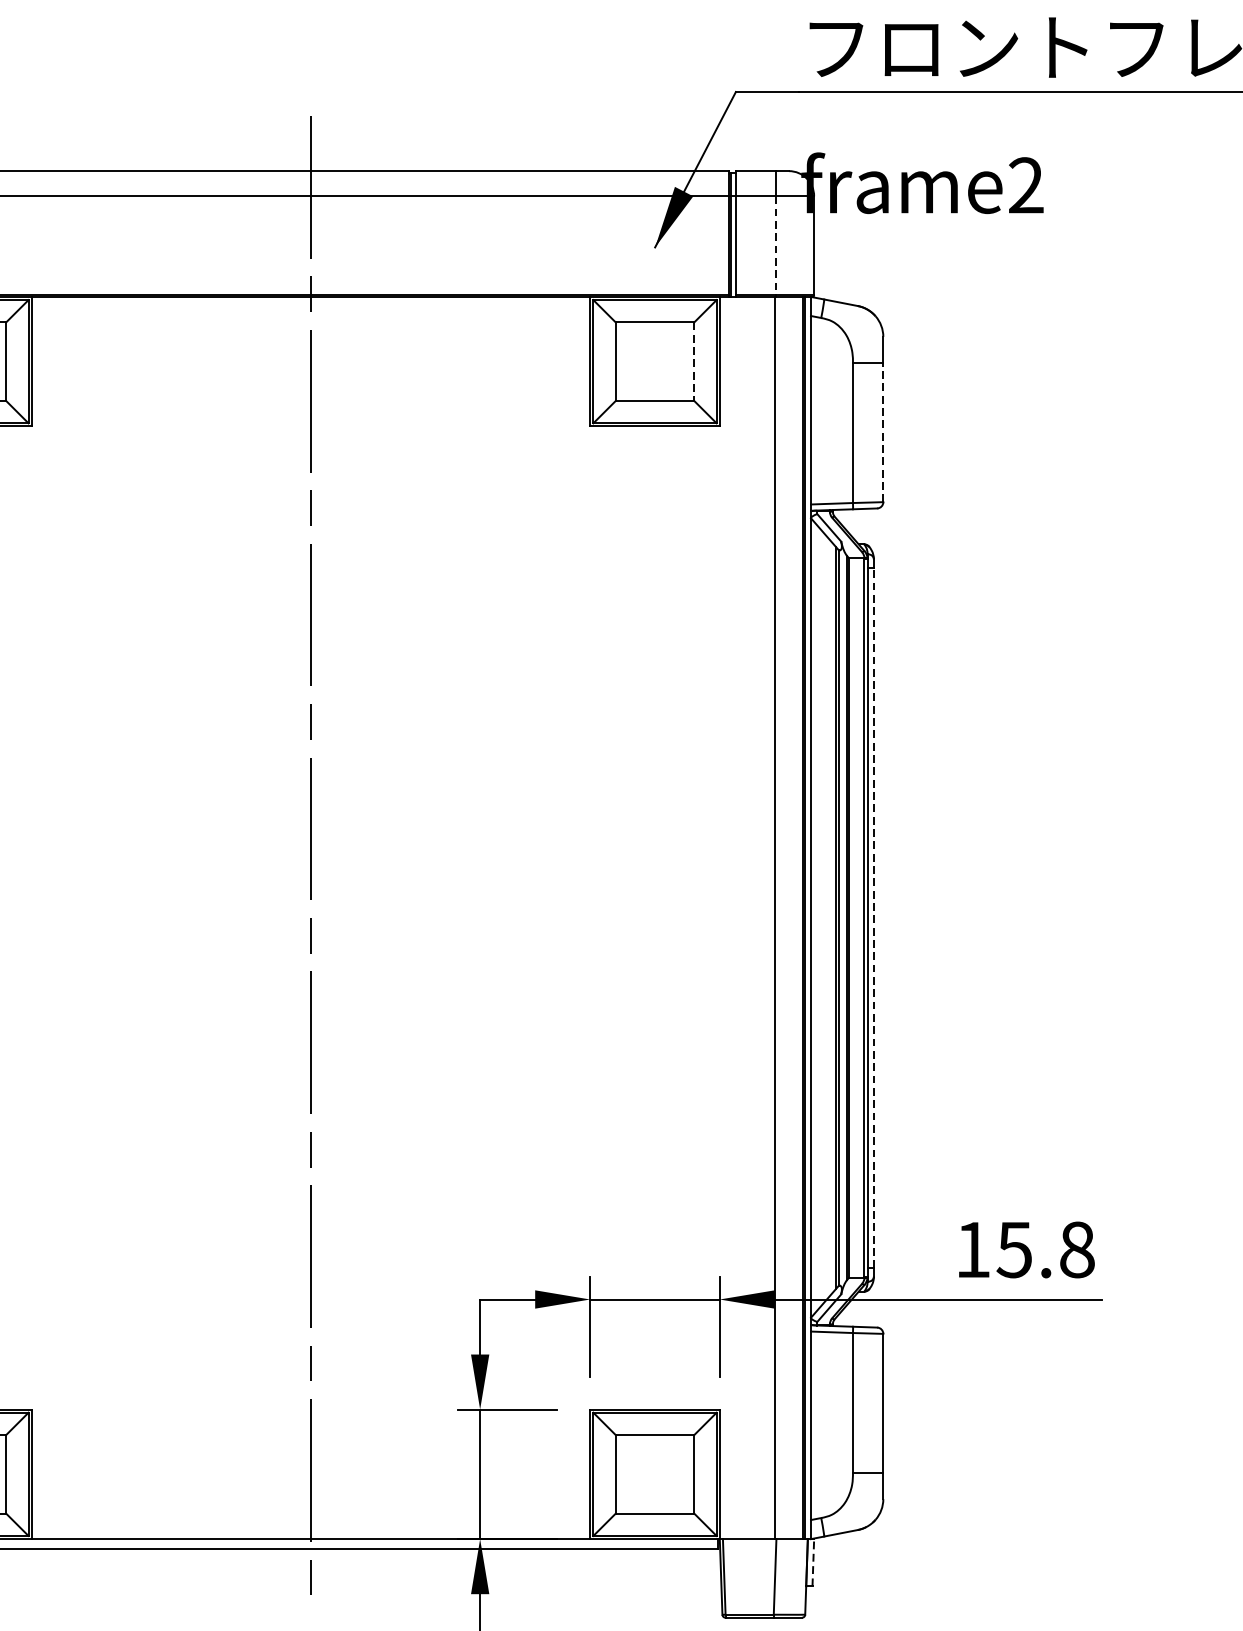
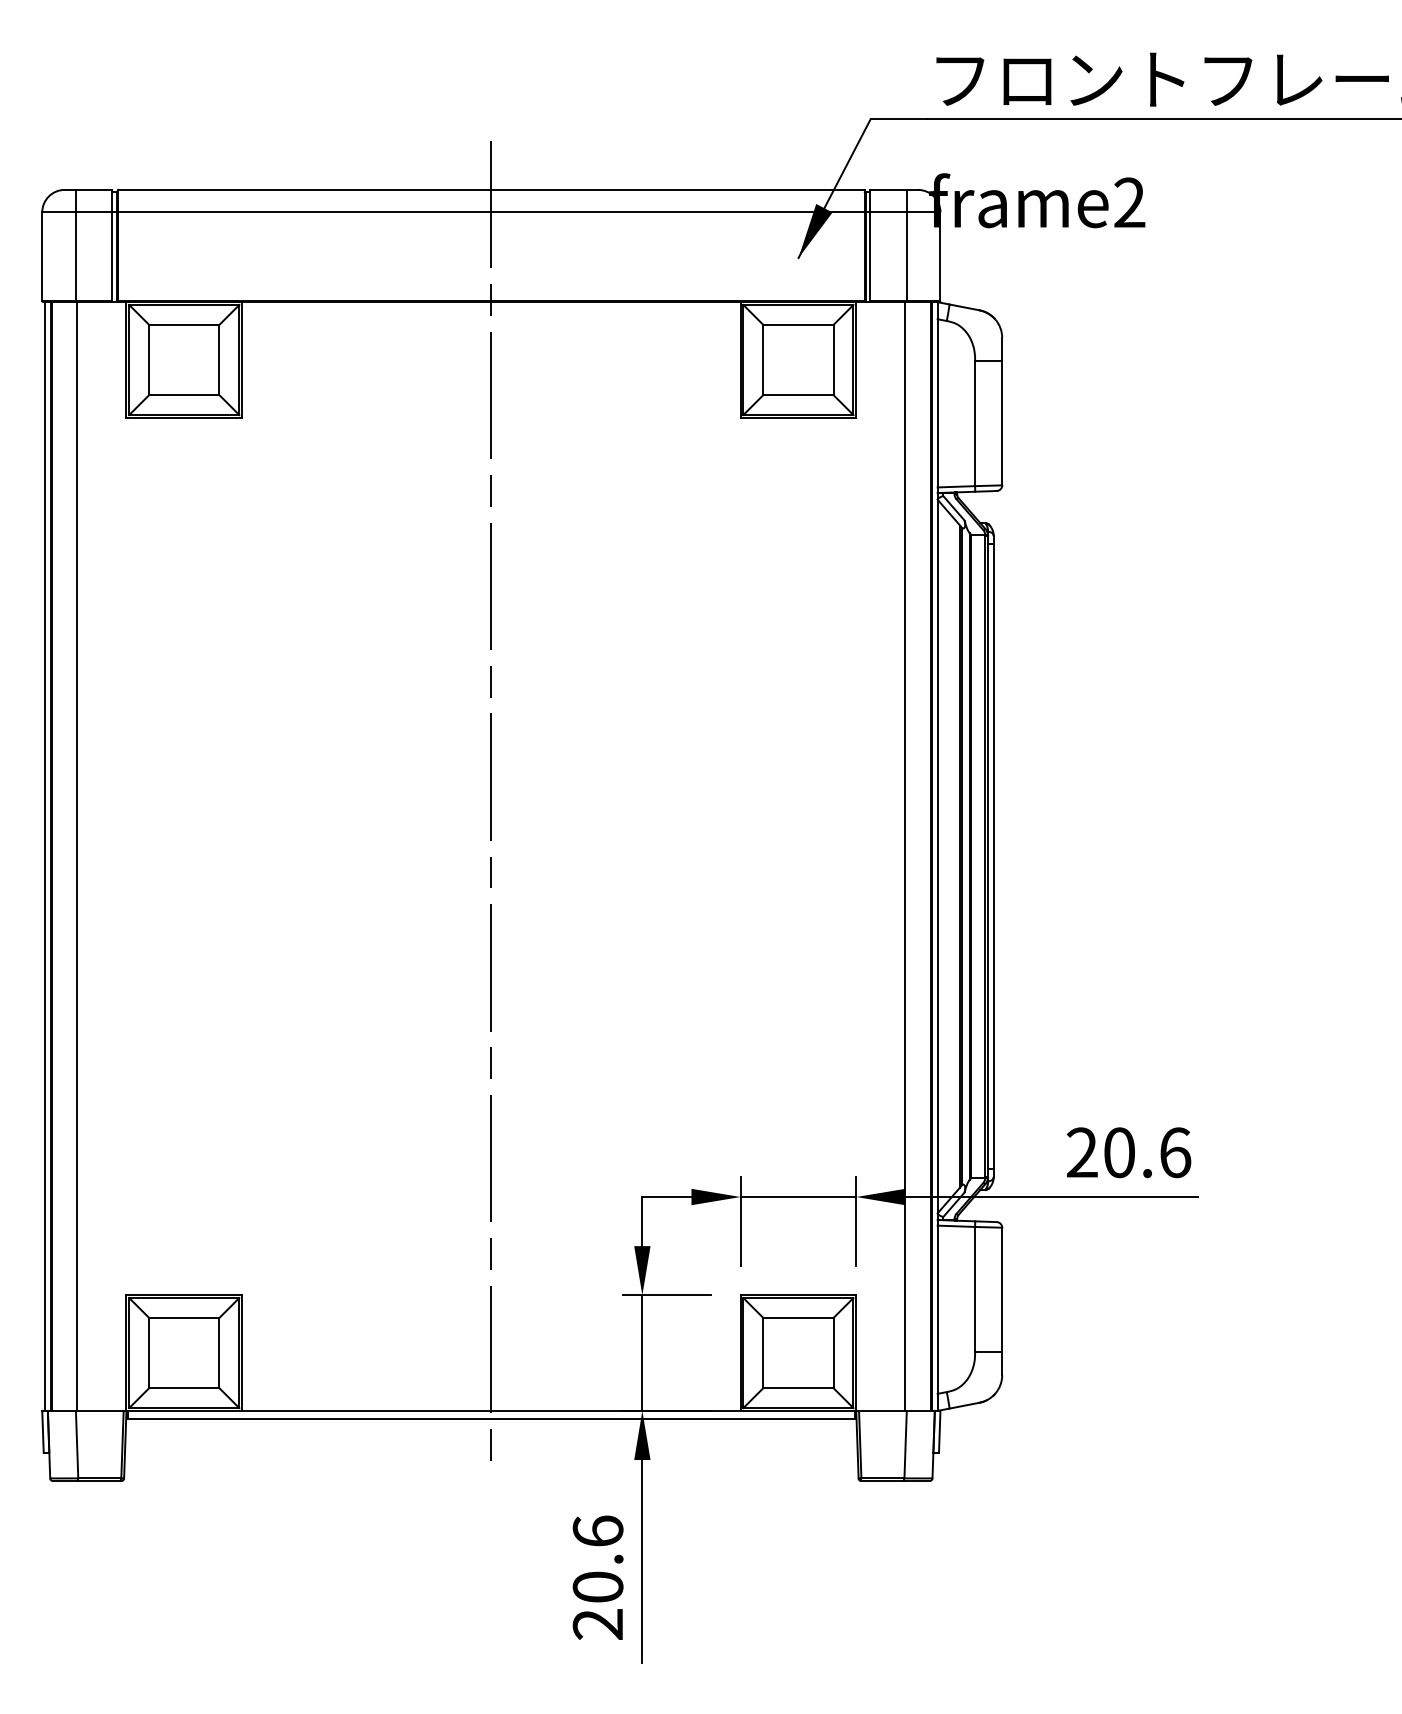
line: (776, 246) -> (906, 257), dashed -> solid
line: (694, 362) -> (833, 360), dashed -> solid
line: (883, 431) -> (1002, 422), dashed -> solid
line: (873, 917) -> (993, 856), dashed -> solid
text: (1024, 1249) -> (1128, 1152), 15.8 -> 20.6
line: (813, 1562) -> (939, 1431), dashed -> solid

